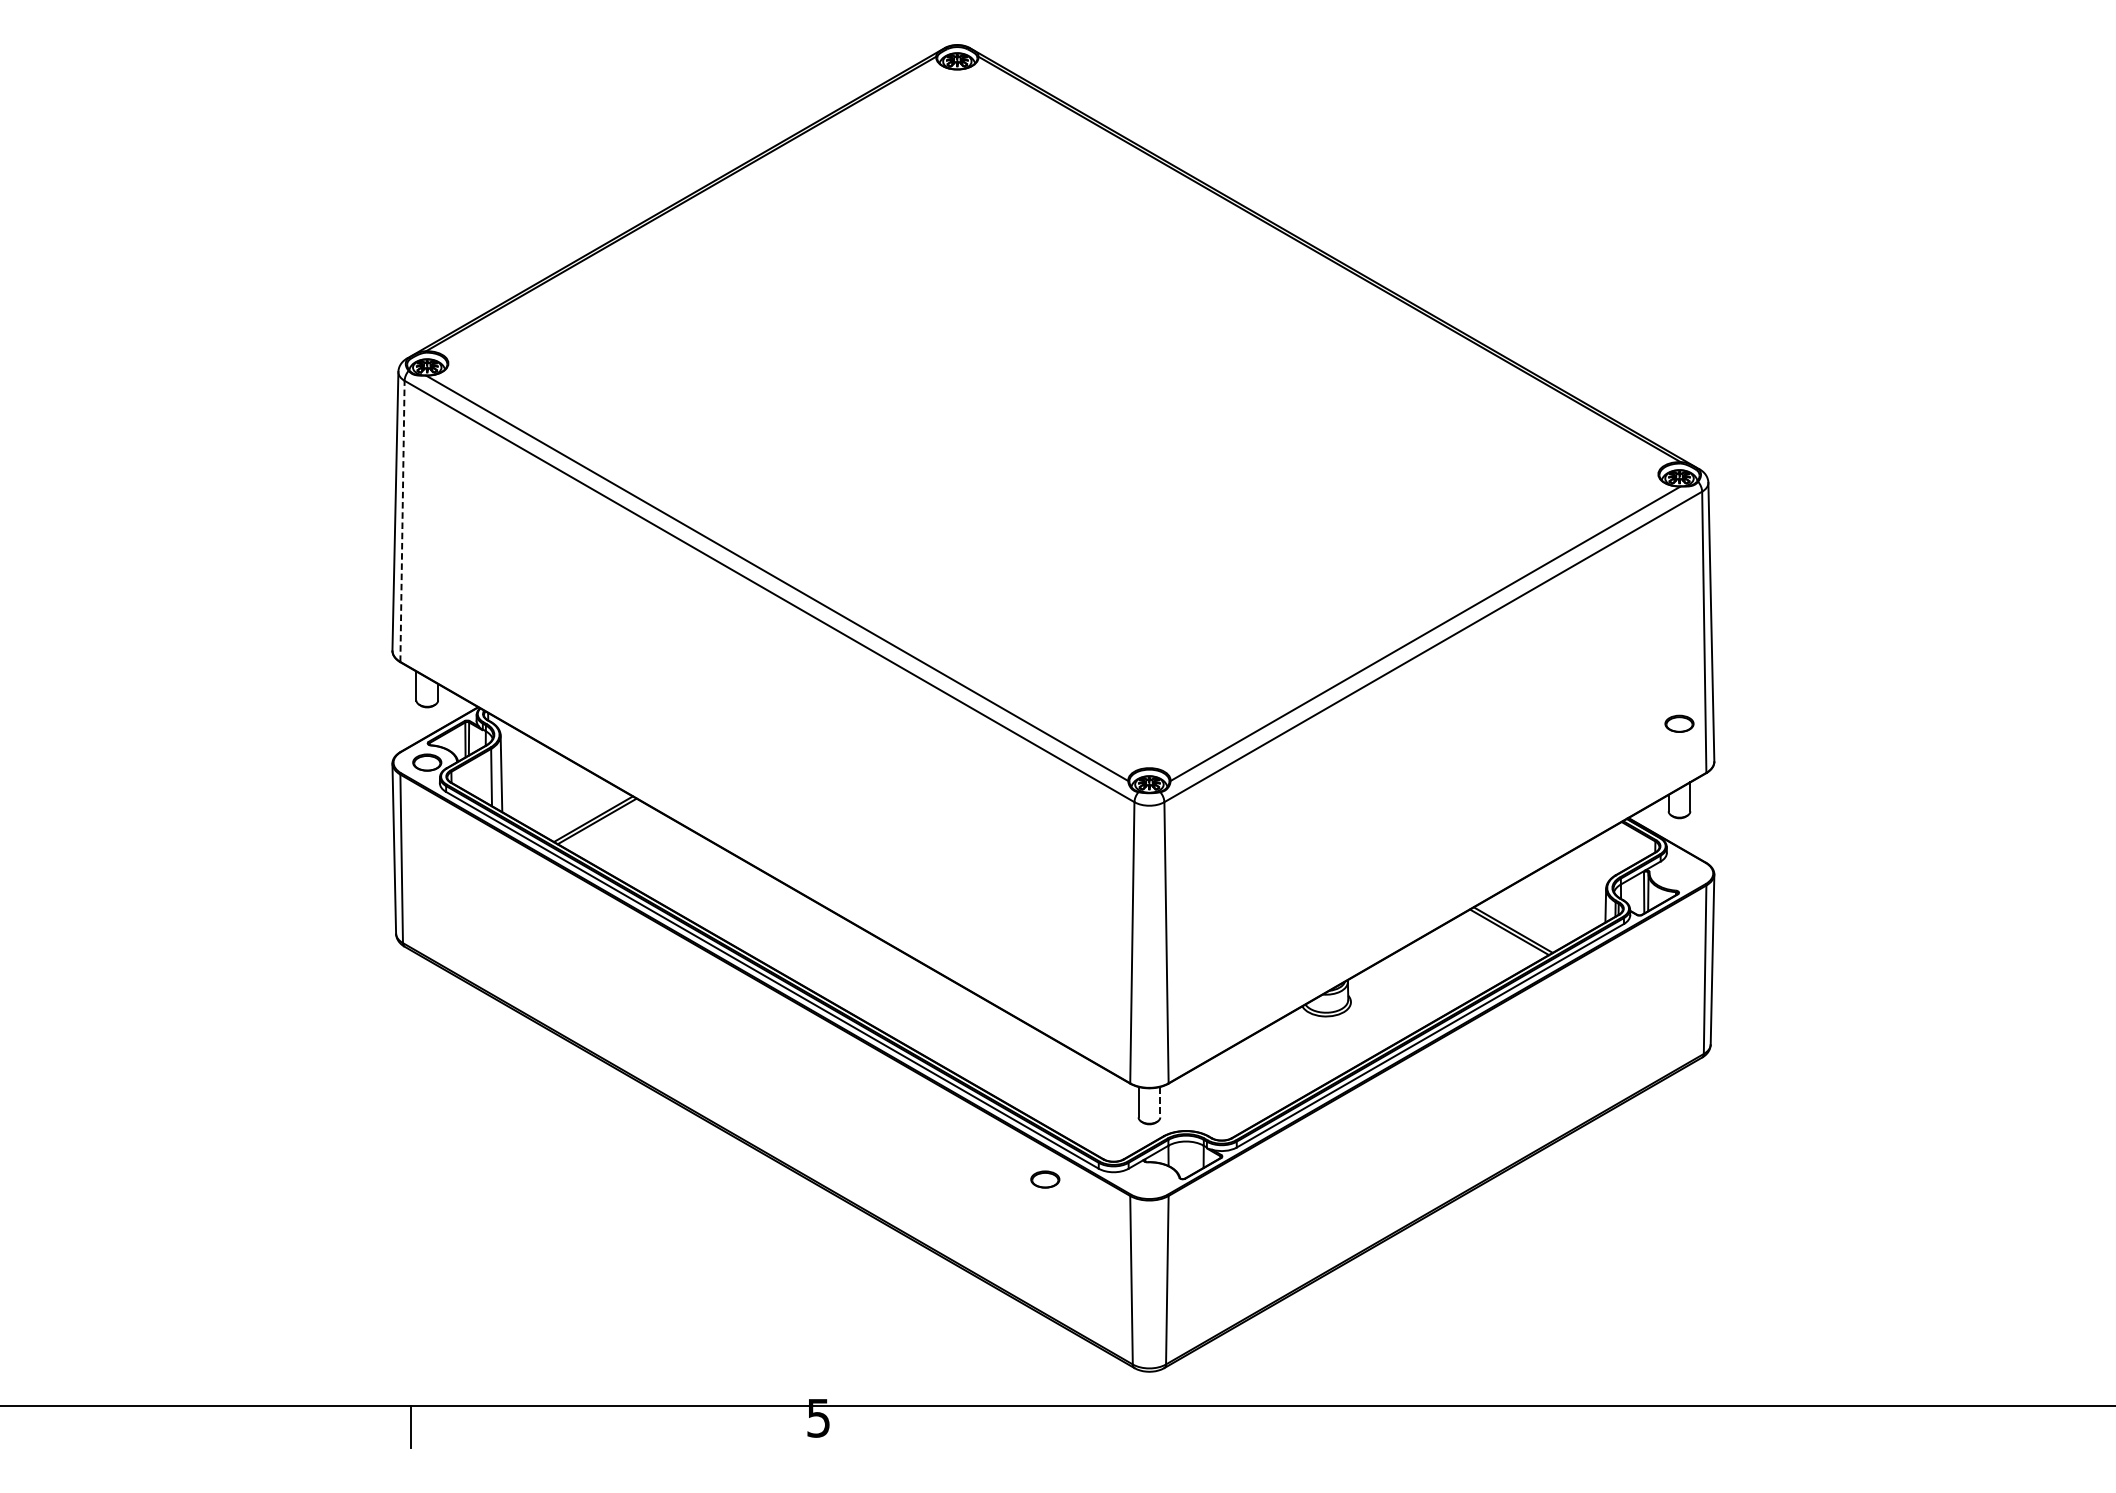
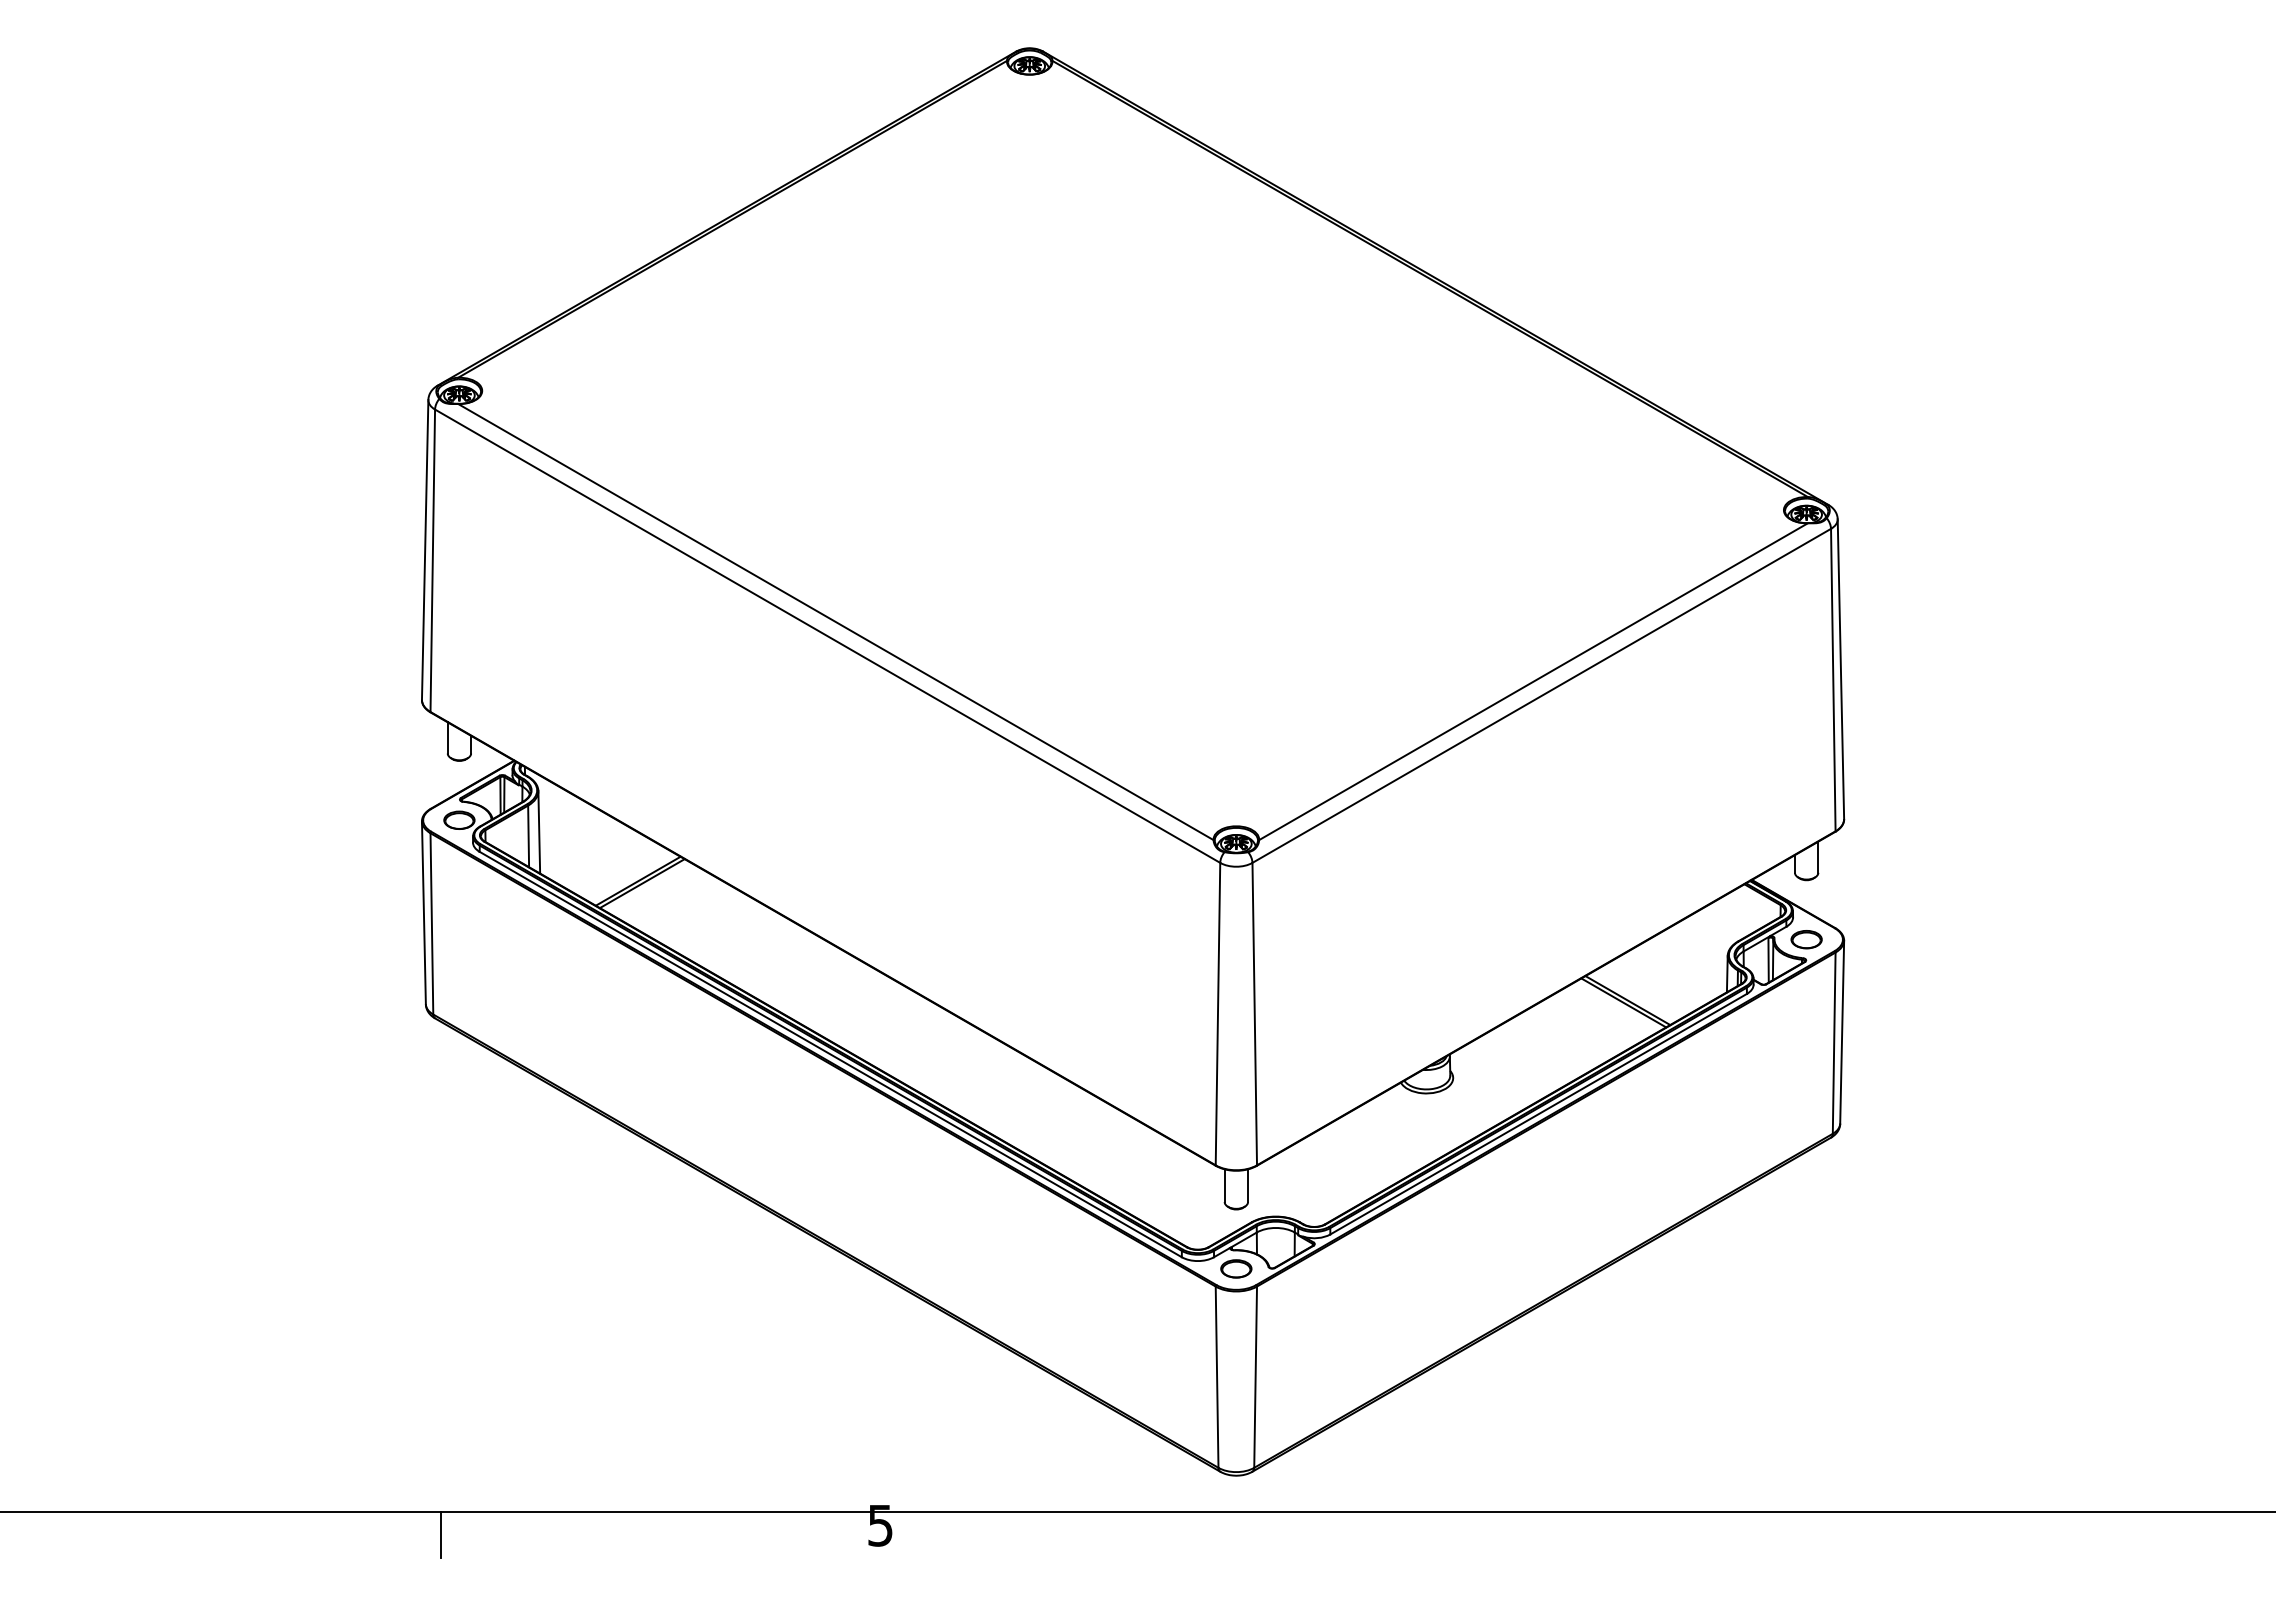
line: (402, 521) -> (432, 560), dashed -> solid
part: (1679, 723) -> (1806, 939), moved
line: (1160, 1102) -> (1248, 1186), dashed -> solid
part: (1045, 1179) -> (1236, 1268), moved

